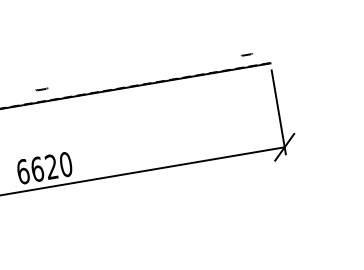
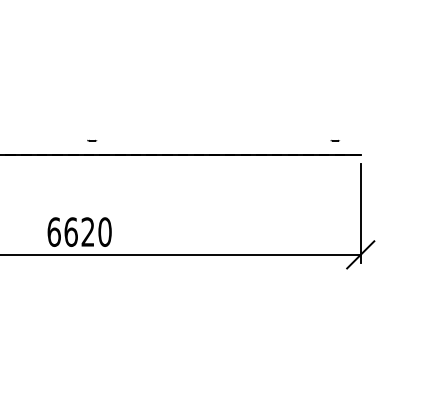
part: (246, 54) -> (334, 140), size x0.62
part: (42, 89) -> (92, 140), size x0.62

